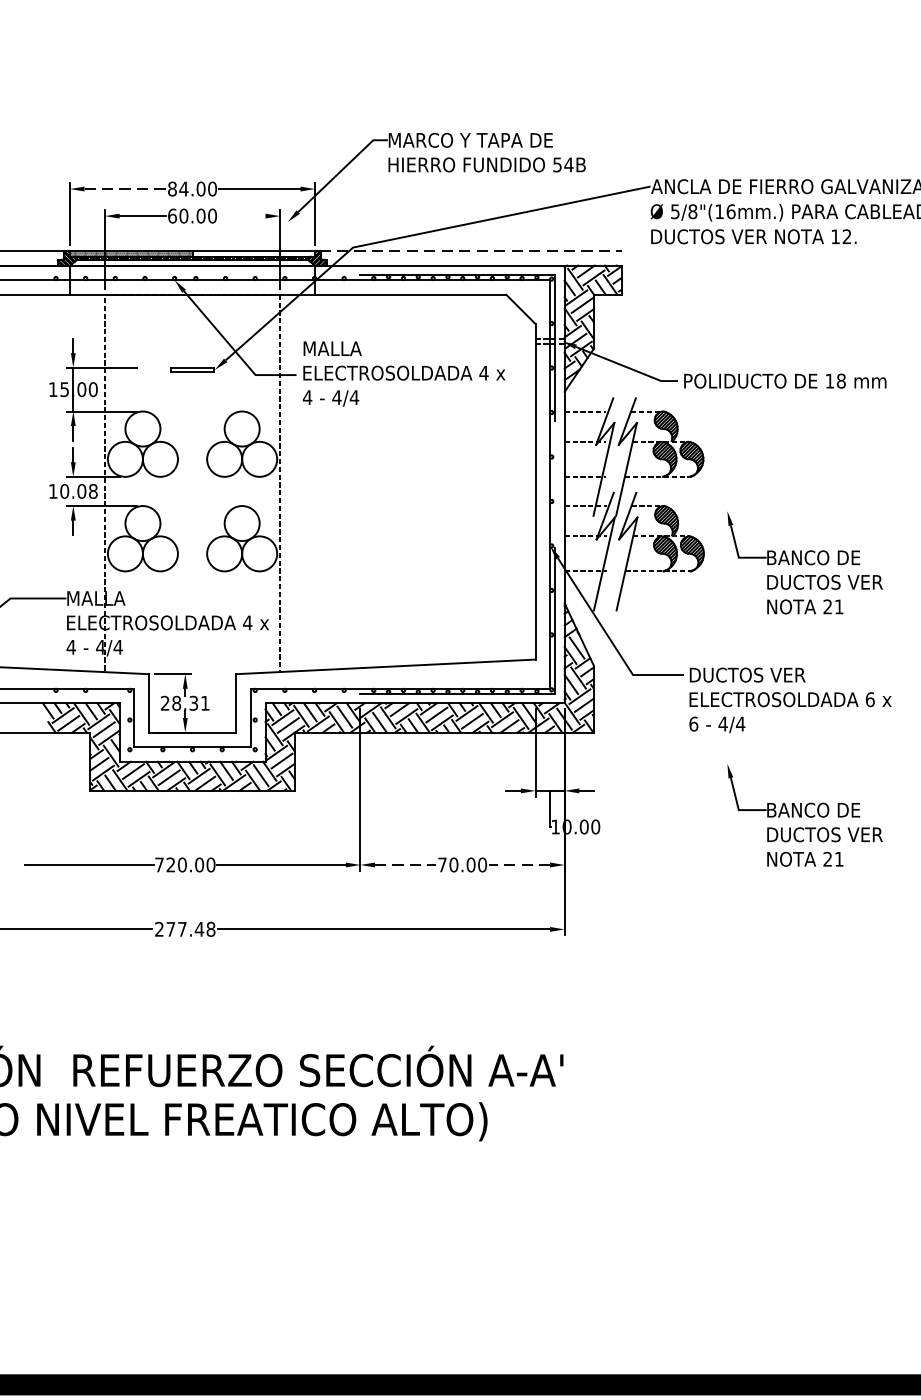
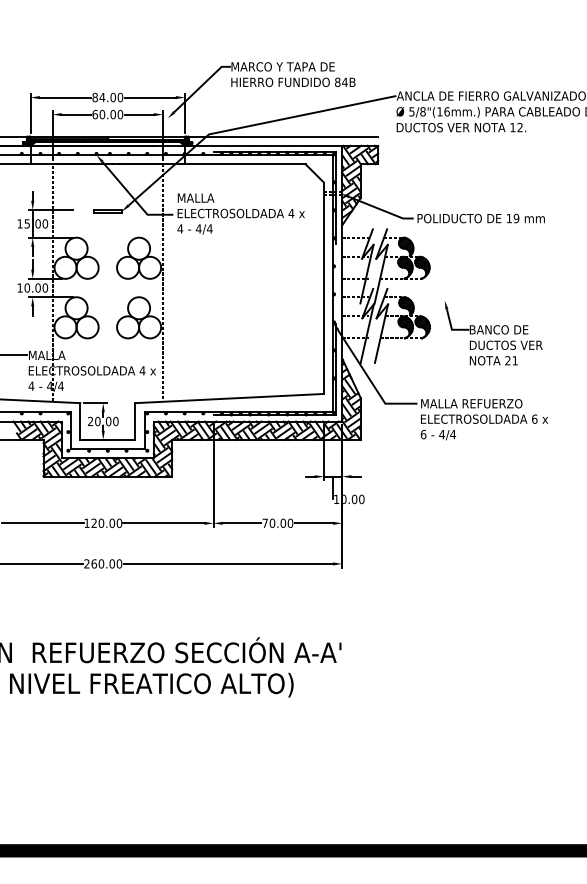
text: (557, 163) -> (337, 81), 54B -> 84B
line: (125, 188) -> (65, 97), dashed -> solid
line: (241, 215) -> (138, 114), added
line: (471, 250) -> (283, 136), dashed -> solid
text: (841, 381) -> (516, 218), 18 -> 19
text: (93, 490) -> (45, 287), 10.08 -> 10.00
text: (771, 674) -> (472, 403), DUCTOS VER -> MALLA REFUERZO
text: (190, 703) -> (106, 421), 28.31 -> 20.00
part: (804, 816) -> (493, 492), removed
text: (158, 863) -> (86, 522), 720.00 -> 120.00
line: (406, 865) -> (242, 523), dashed -> solid
line: (519, 865) -> (313, 523), dashed -> solid
text: (190, 928) -> (106, 563), 277.48 -> 260.00

